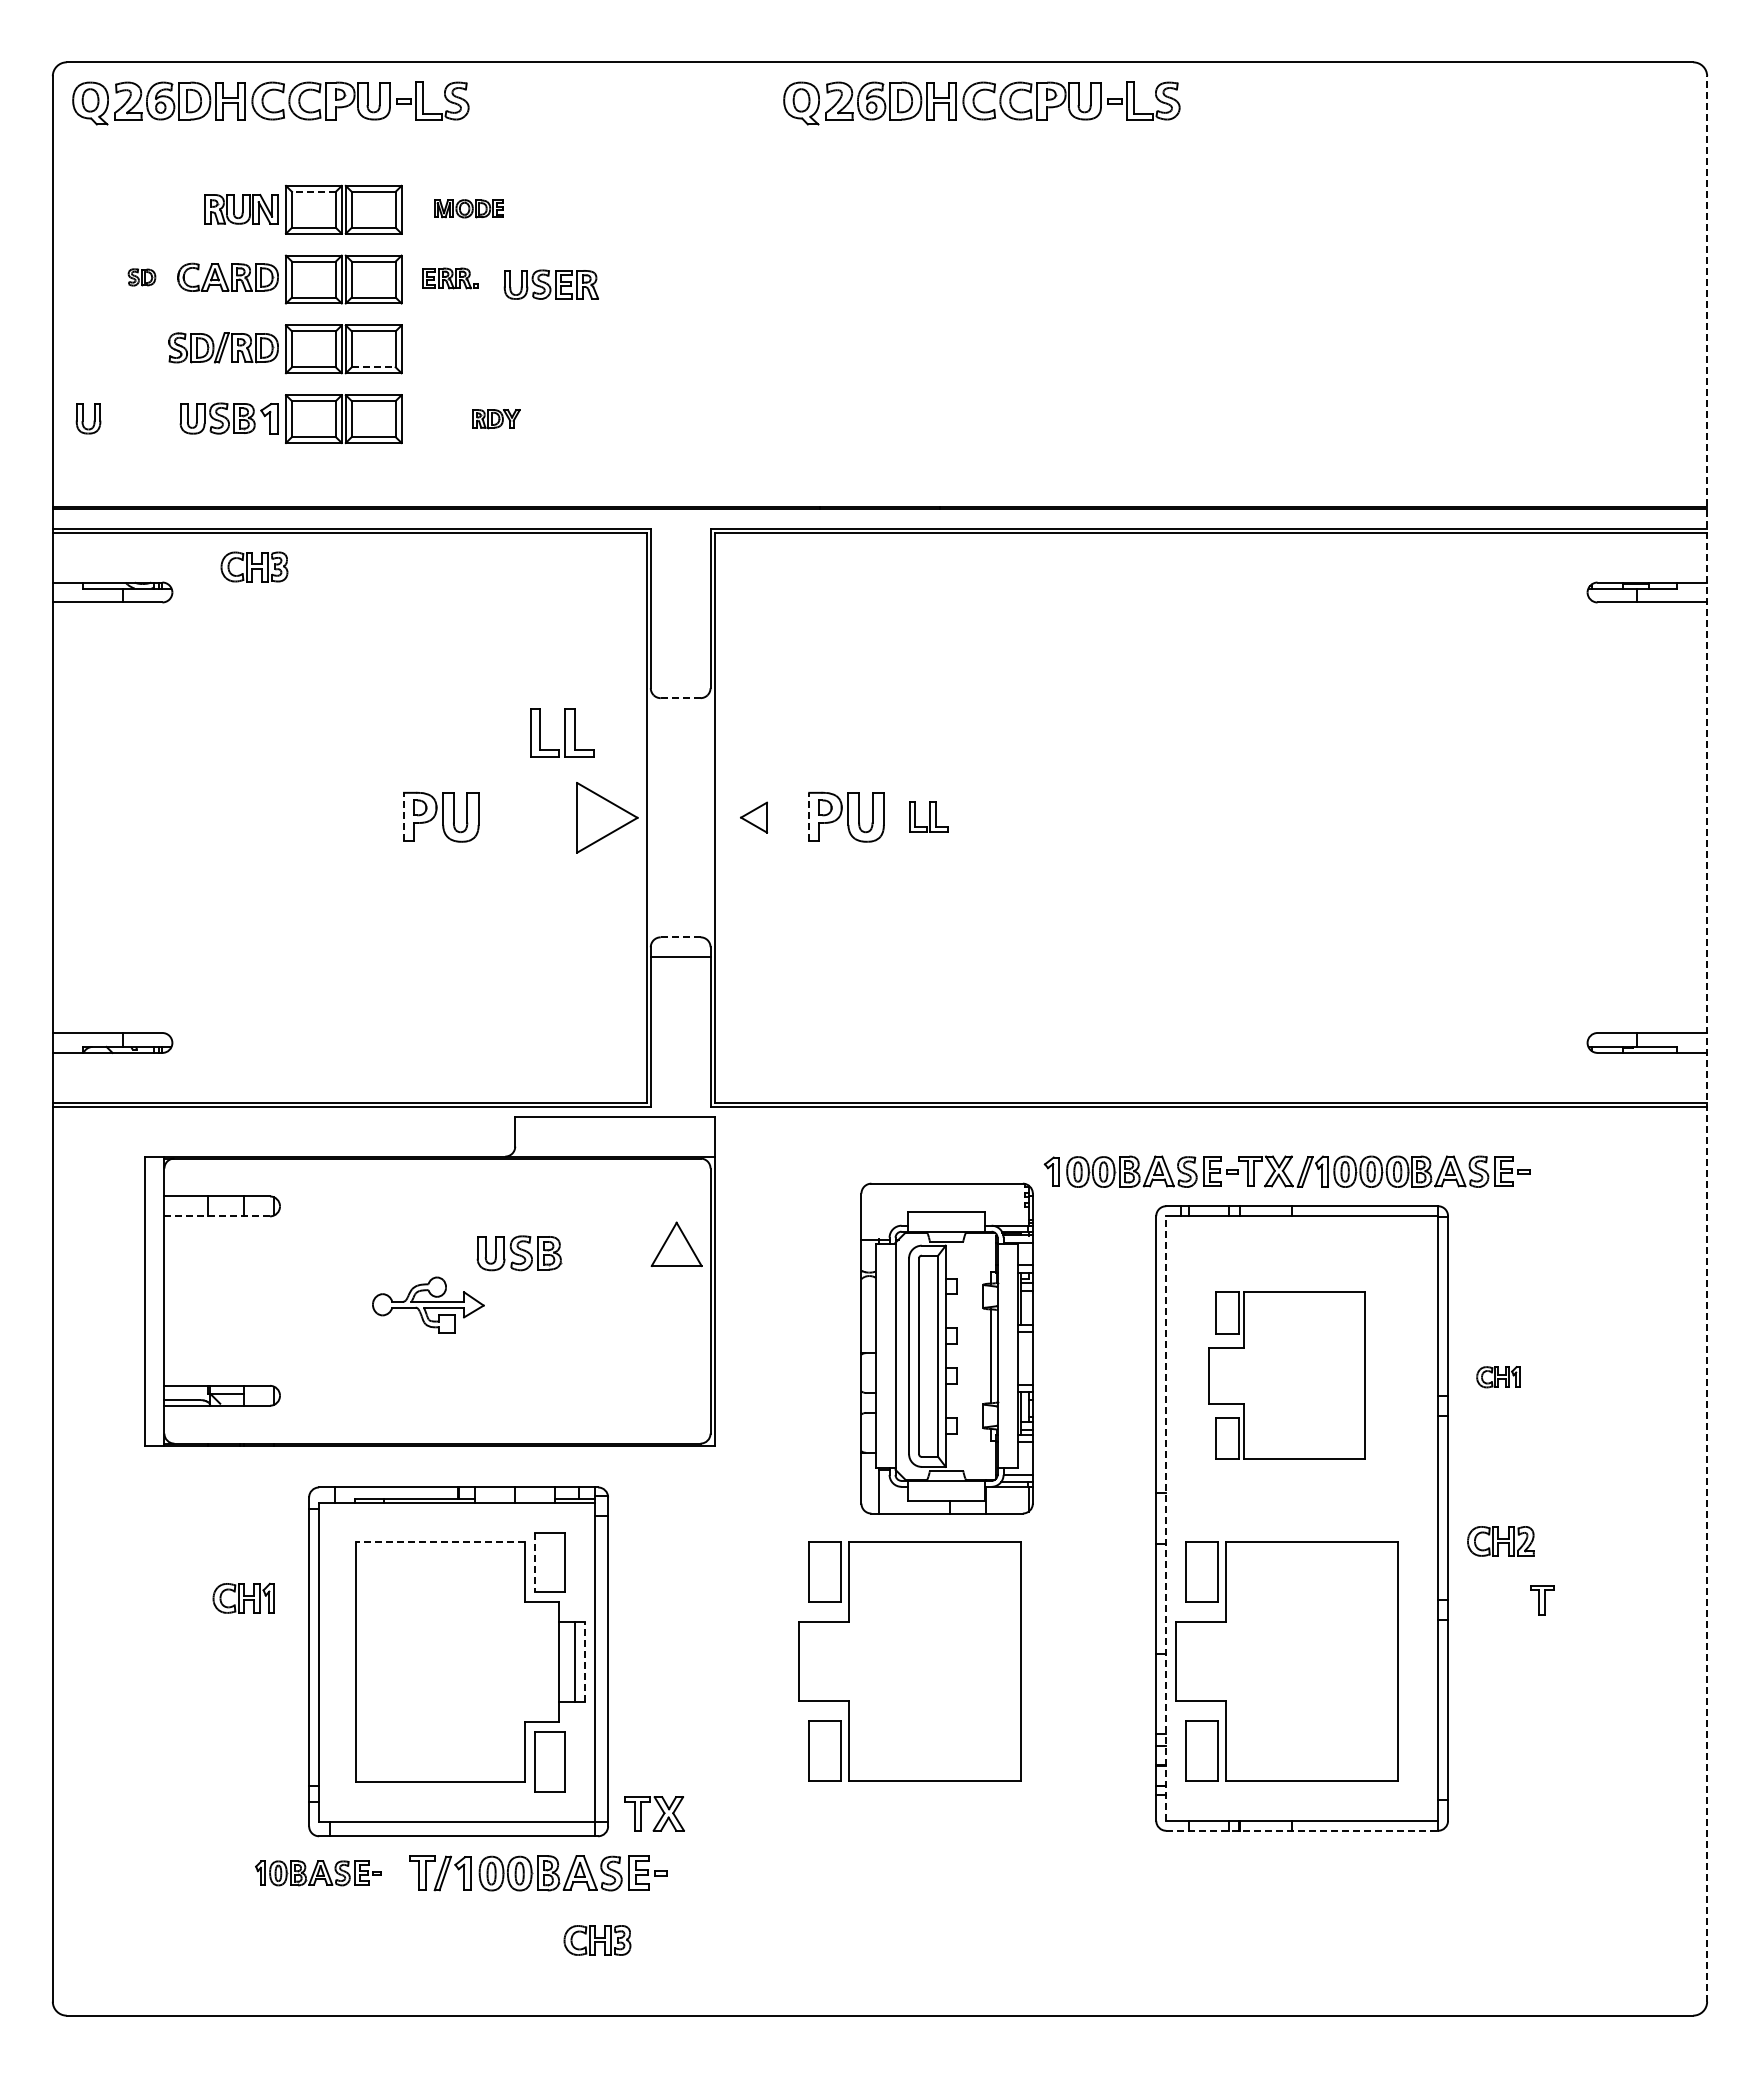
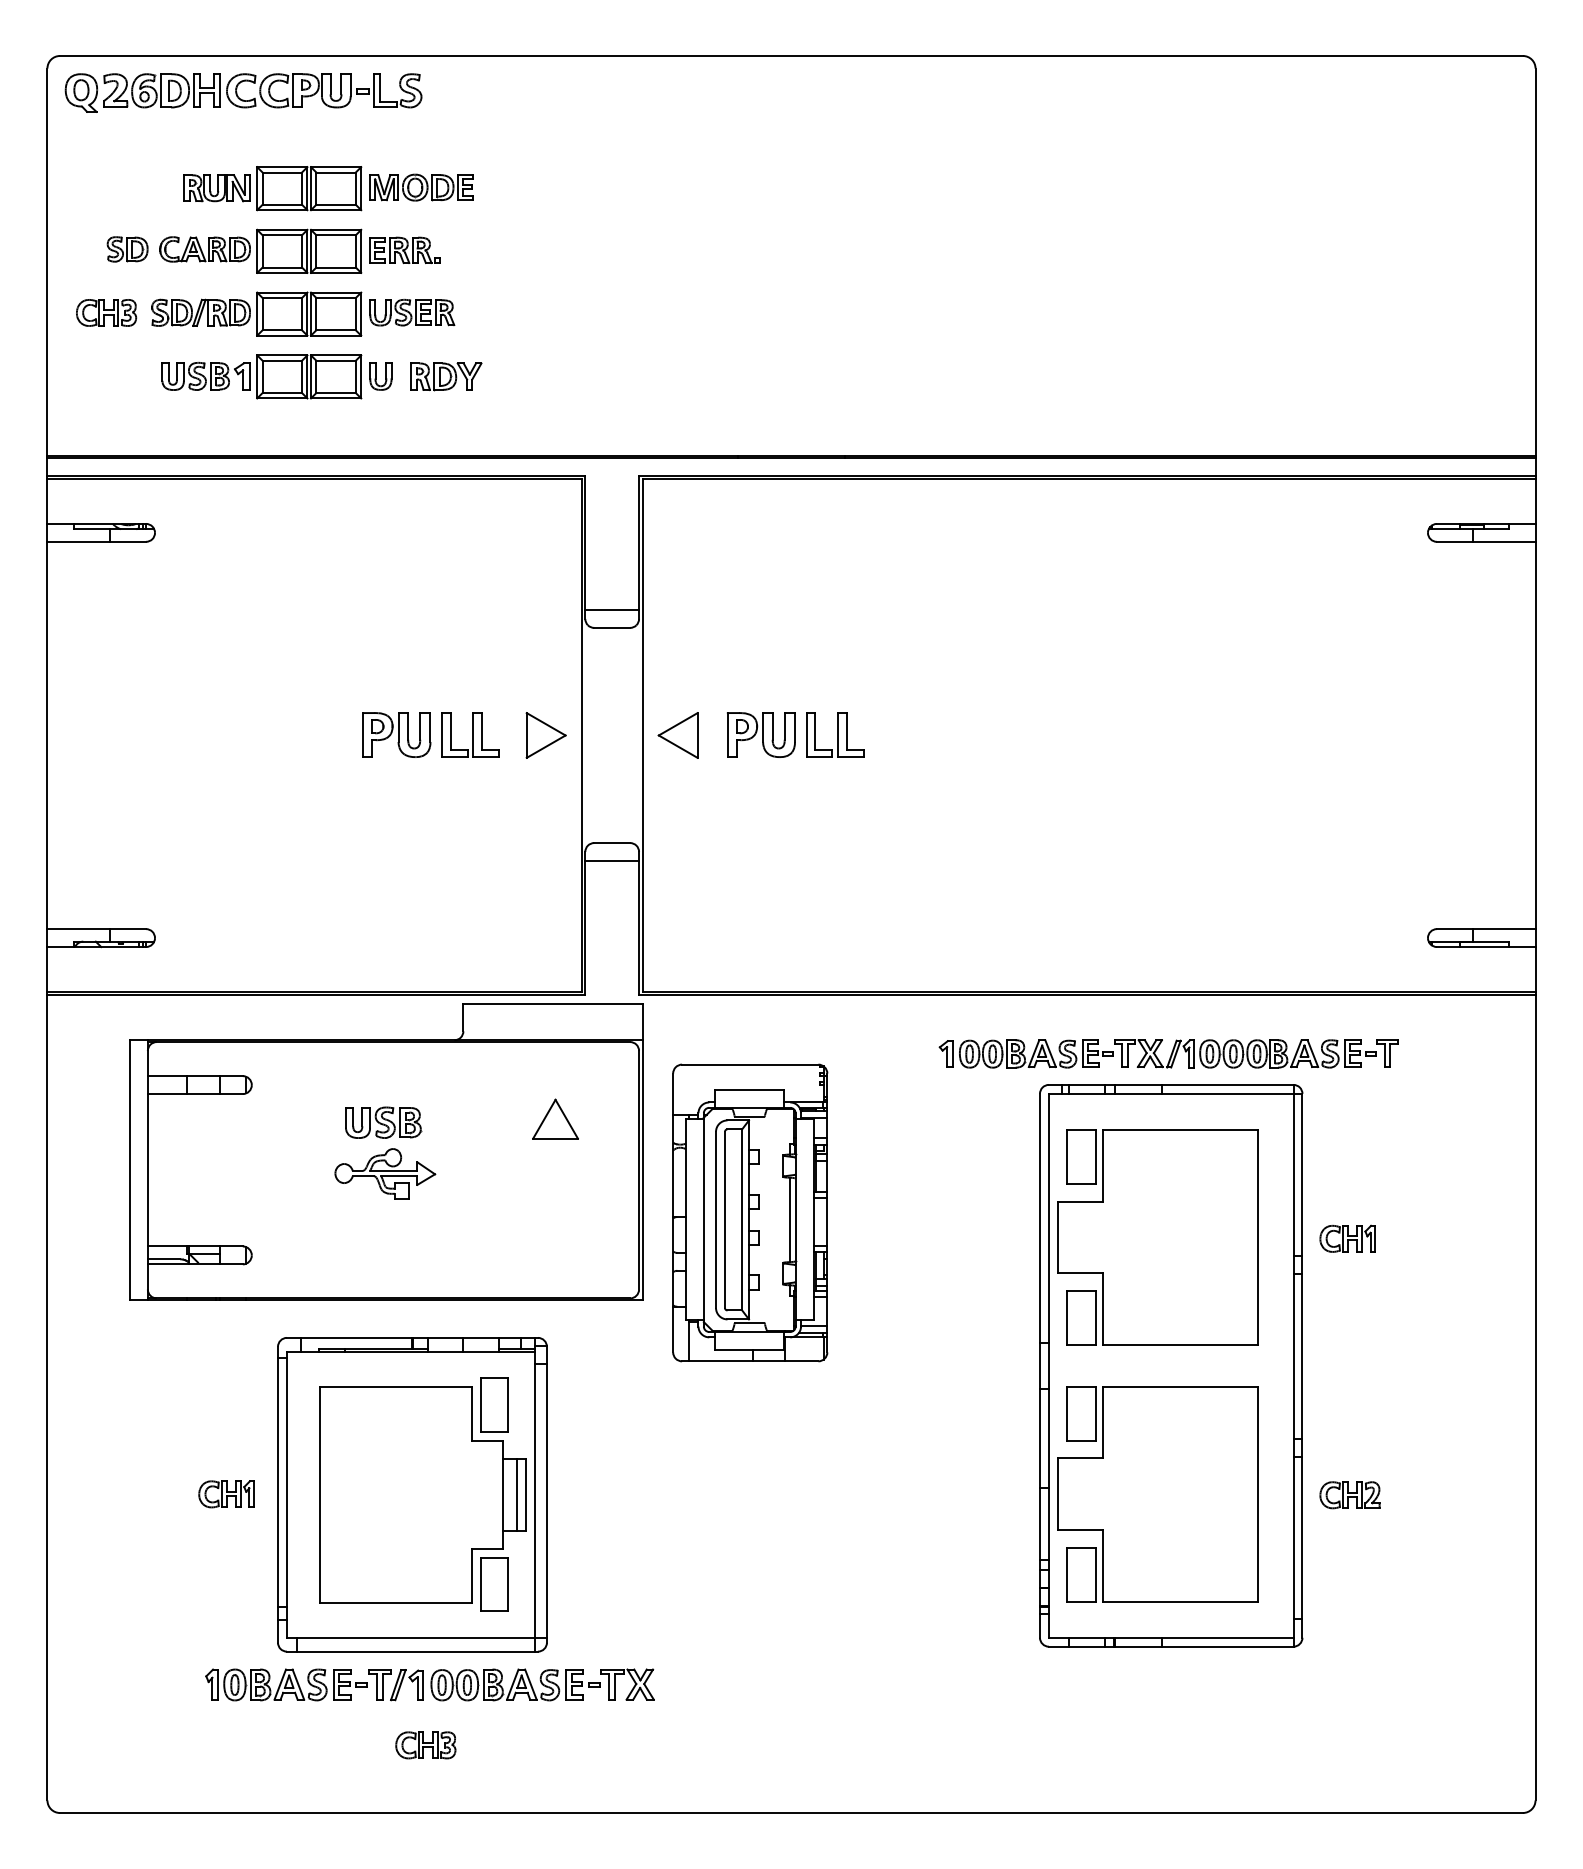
part: (975, 105) -> (877, 94), removed
line: (313, 191) -> (281, 172), dashed -> solid
part: (468, 208) -> (421, 187), size x1.67
part: (141, 277) -> (127, 249), size x1.67
part: (450, 278) -> (405, 250), size x1.43
part: (550, 284) -> (411, 312), moved
line: (373, 367) -> (335, 330), dashed -> solid
part: (88, 418) -> (380, 376), moved
part: (496, 418) -> (446, 376), size x1.67
part: (254, 566) -> (106, 312), moved
line: (680, 678) -> (612, 610), added
line: (680, 698) -> (612, 628), dashed -> solid
part: (562, 732) -> (470, 734), moved
line: (403, 816) -> (362, 734), dashed -> solid
line: (809, 816) -> (728, 734), dashed -> solid
part: (928, 816) -> (835, 734), size x1.67
part: (606, 817) -> (545, 735), size x0.71
part: (753, 817) -> (677, 735), size x1.67
line: (680, 937) -> (612, 843), dashed -> solid
line: (1707, 1038) -> (1535, 934), dashed -> solid
line: (217, 1216) -> (195, 1094), dashed -> solid
part: (676, 1243) -> (555, 1118), moved
part: (519, 1253) -> (383, 1122), moved
part: (946, 1348) -> (749, 1212), moved
part: (1286, 1375) -> (1157, 1237), size x1.43
part: (1498, 1376) -> (1347, 1238), size x1.43
line: (1166, 1518) -> (1049, 1365), dashed -> solid
part: (1500, 1541) -> (1349, 1495), moved
line: (440, 1542) -> (396, 1387), dashed -> solid
line: (535, 1562) -> (481, 1405), dashed -> solid
part: (243, 1597) -> (226, 1493), moved
part: (1542, 1600) -> (1387, 1053), moved
part: (909, 1661) -> (818, 1494), removed
line: (585, 1662) -> (526, 1495), dashed -> solid
part: (660, 1817) -> (632, 1687), moved
line: (1302, 1830) -> (1171, 1646), dashed -> solid
part: (318, 1873) -> (286, 1685), size x1.43
part: (597, 1940) -> (425, 1745), moved

